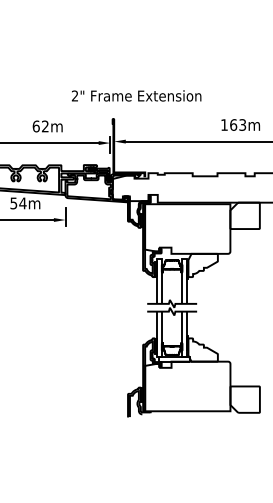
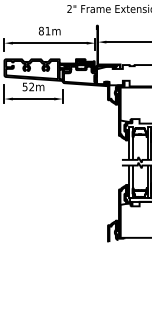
text: (40, 126) -> (44, 31), 62m -> 81m
text: (22, 203) -> (31, 87), 54m -> 52m

